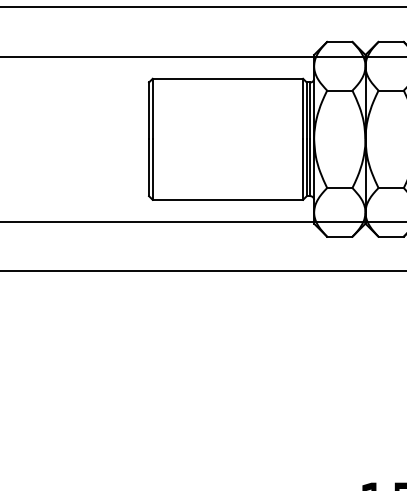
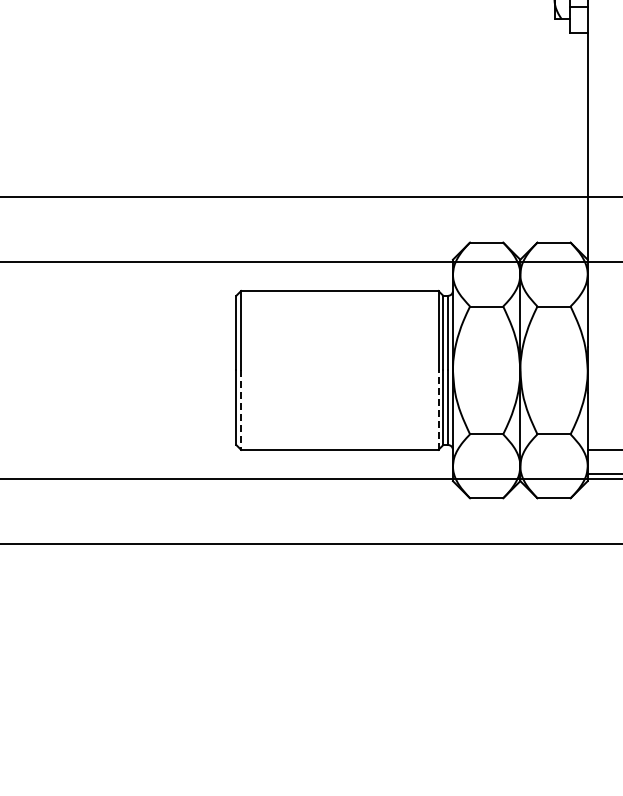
line: (152, 169) -> (241, 410), solid -> dashed
line: (303, 169) -> (438, 410), solid -> dashed

